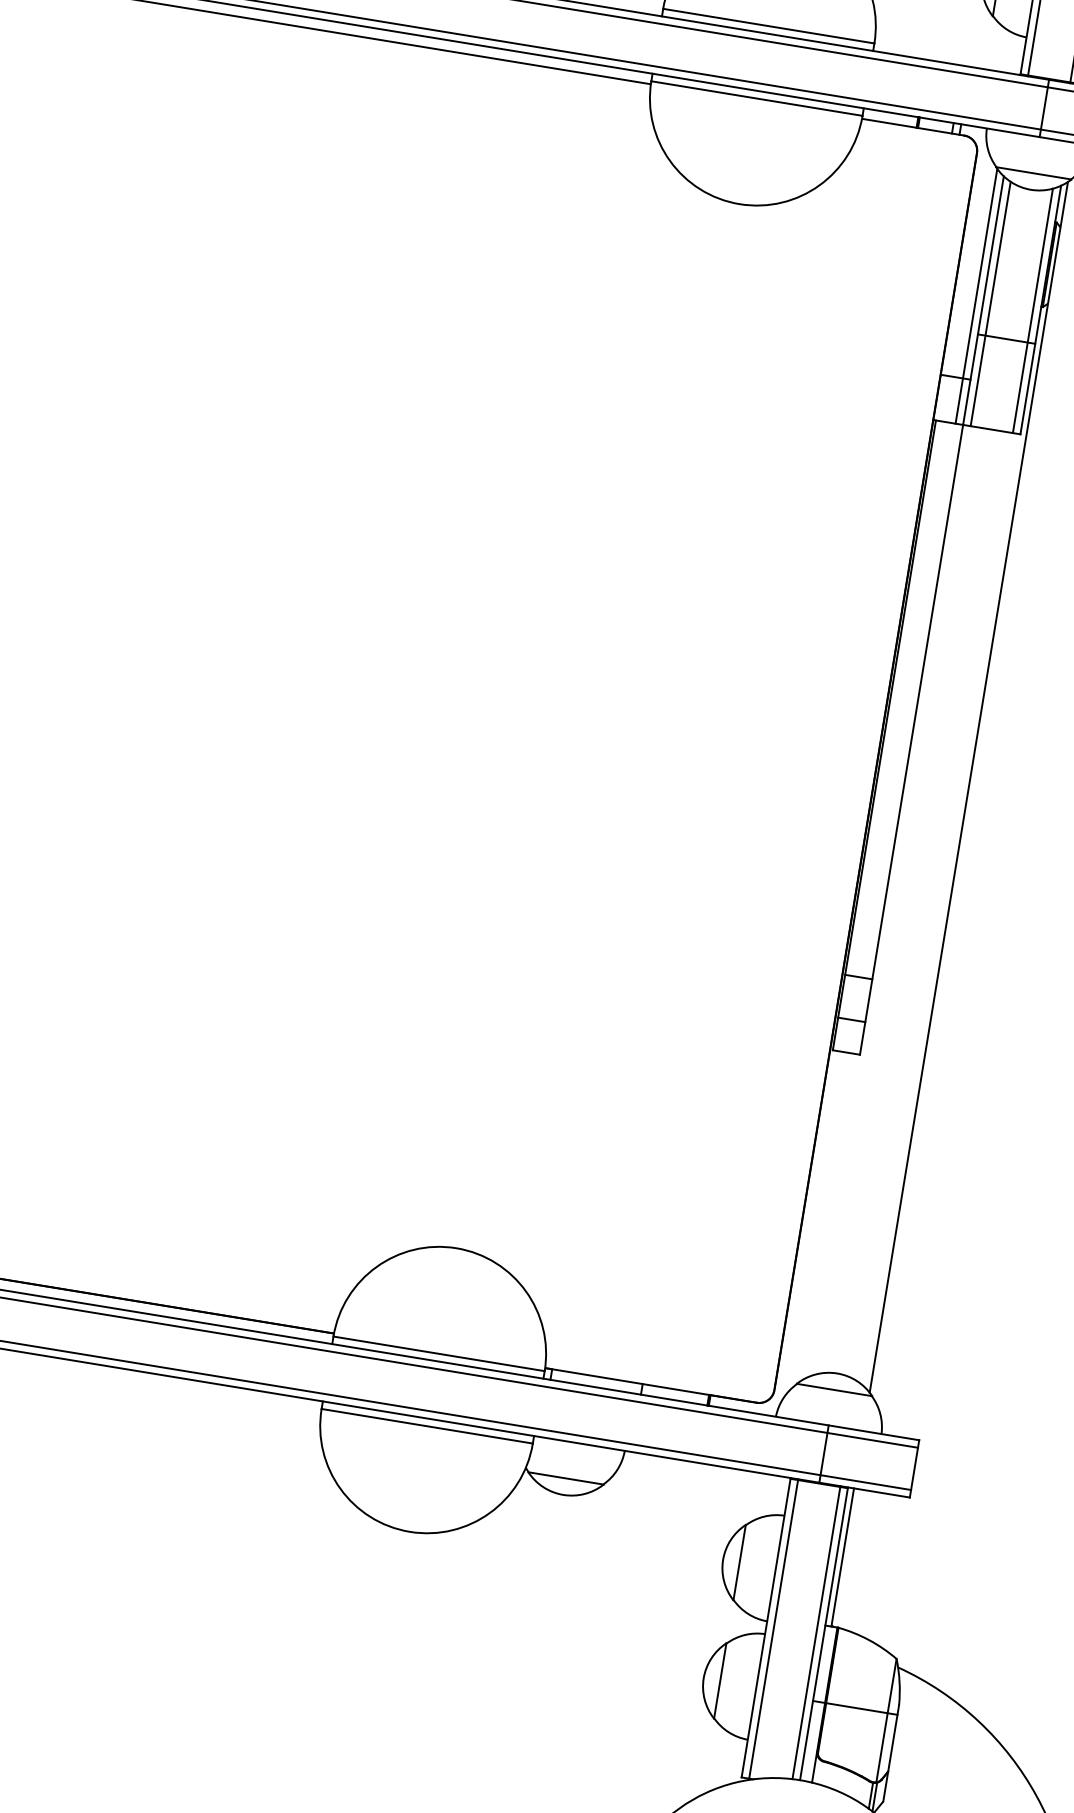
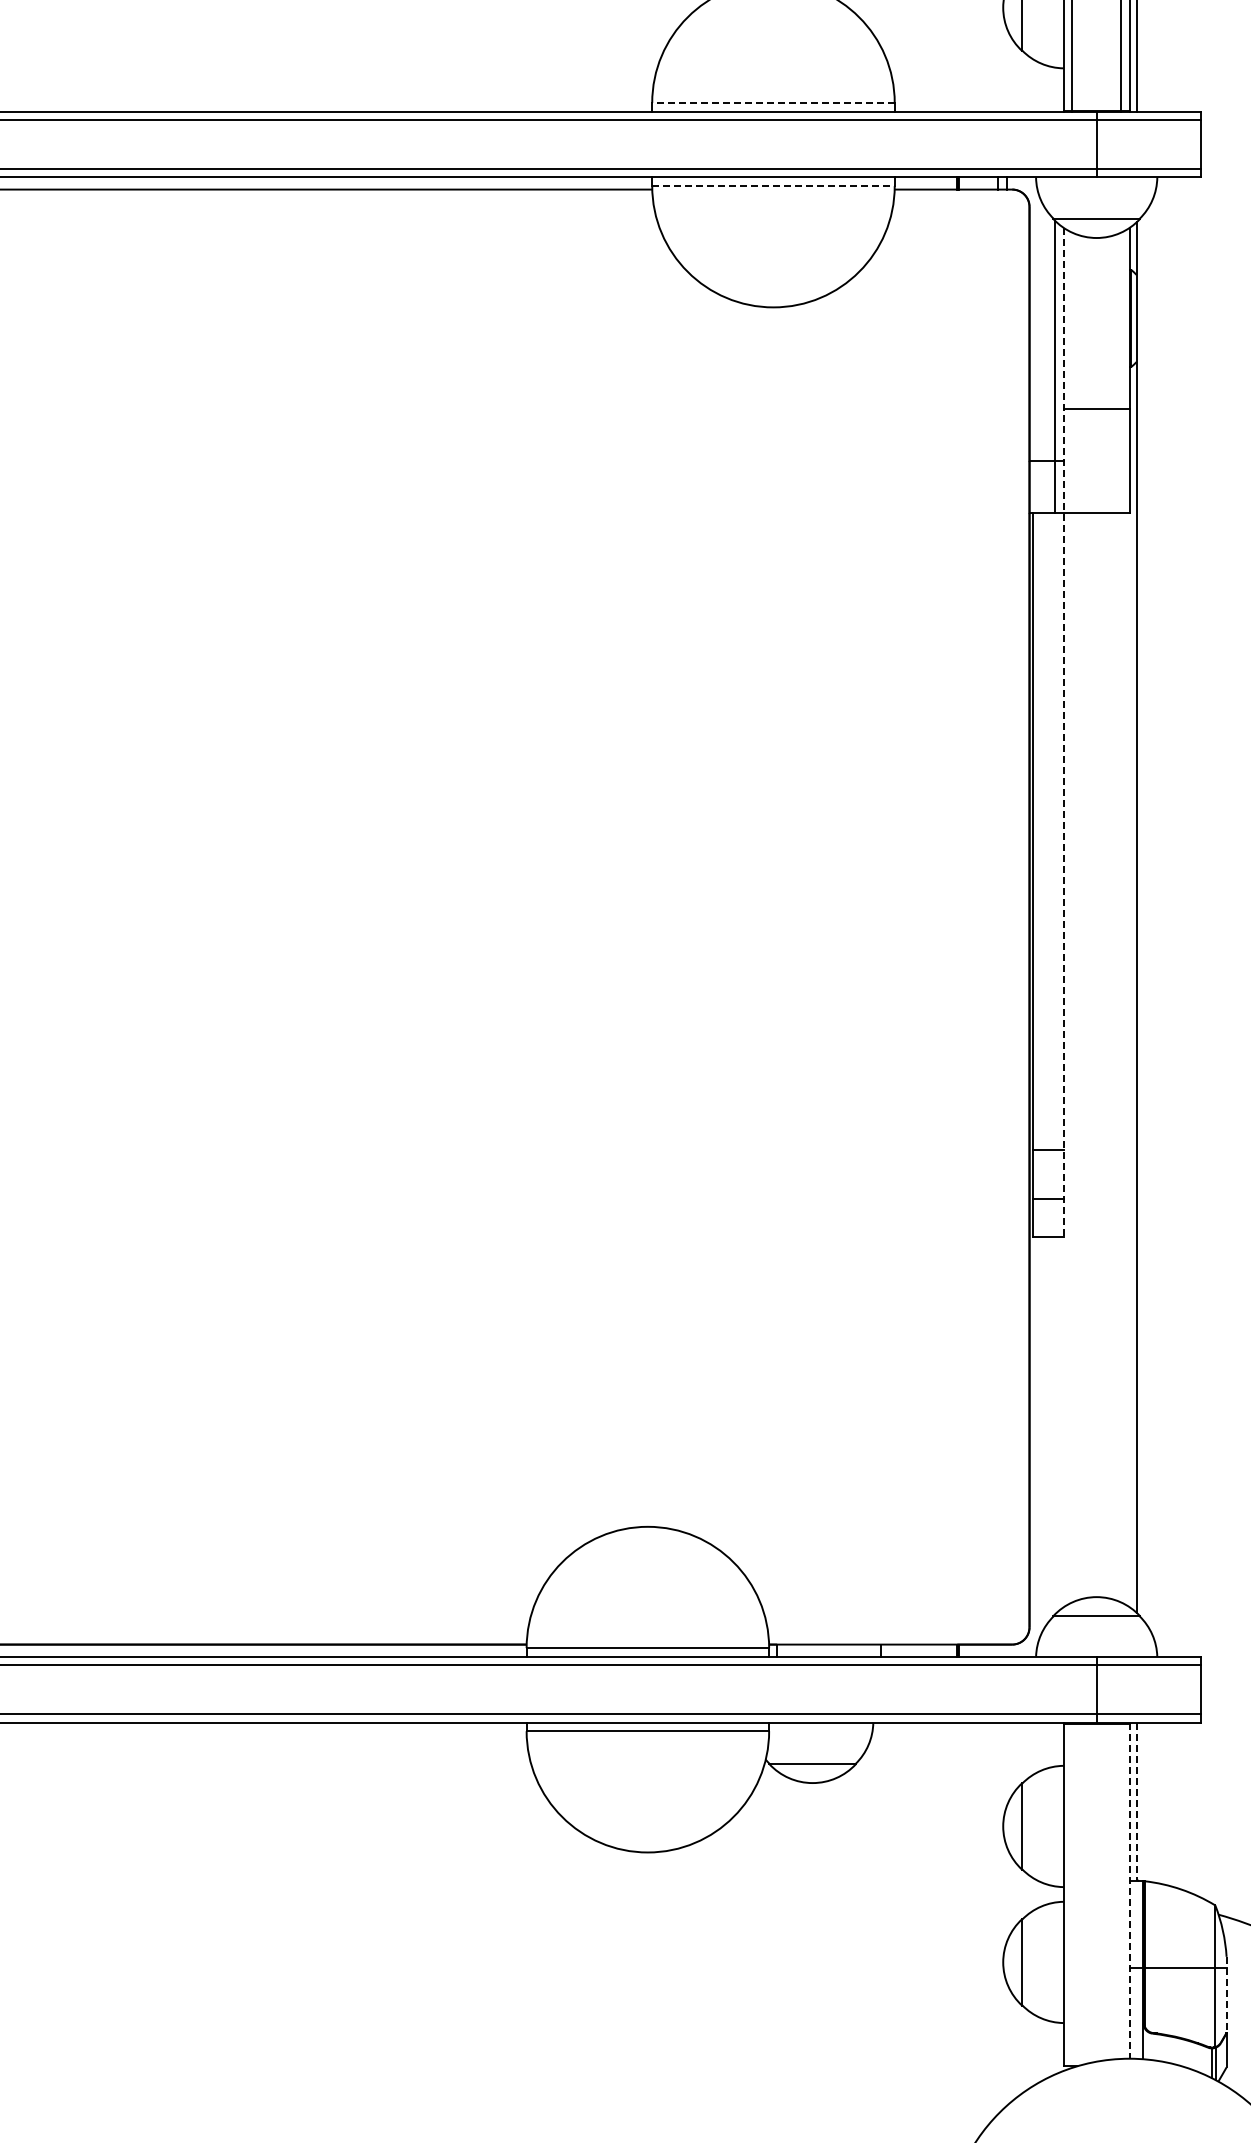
line: (767, 26) -> (772, 103), solid -> dashed
line: (756, 98) -> (773, 186), solid -> dashed
line: (990, 303) -> (1072, 372), removed
line: (1032, 310) -> (1120, 372), removed
line: (931, 615) -> (1063, 732), solid -> dashed
line: (842, 1558) -> (1136, 1802), solid -> dashed
line: (773, 1629) -> (1072, 1894), removed
line: (816, 1632) -> (1120, 1890), removed
line: (823, 1634) -> (1129, 1891), solid -> dashed
line: (893, 1738) -> (1226, 1994), solid -> dashed

